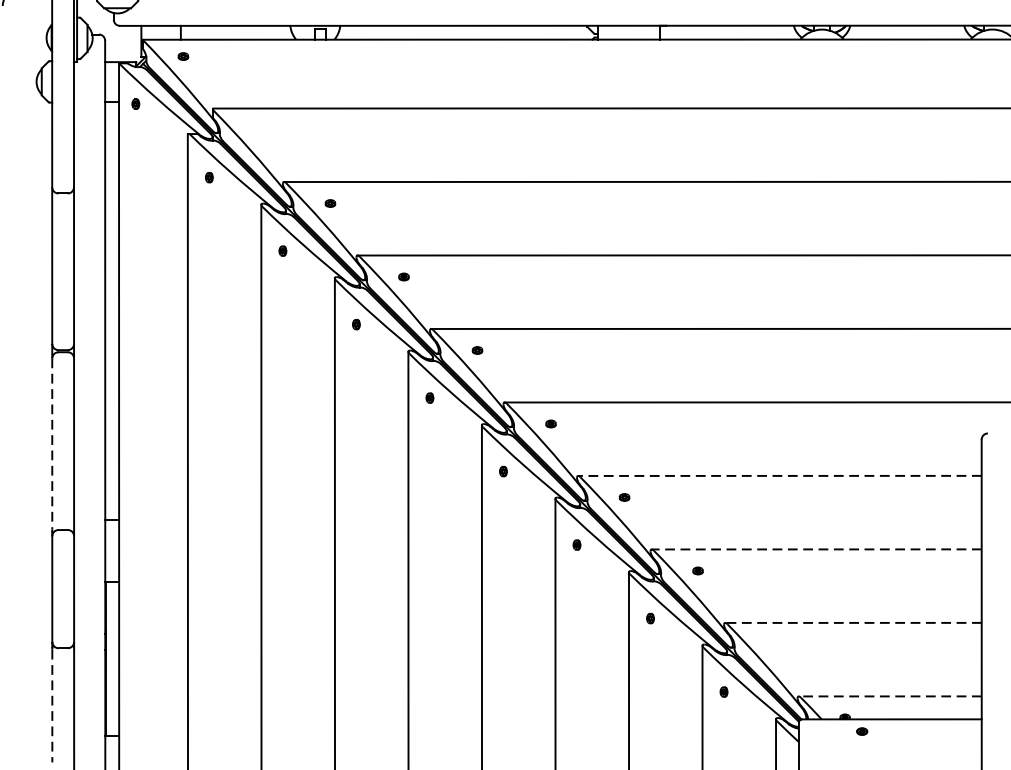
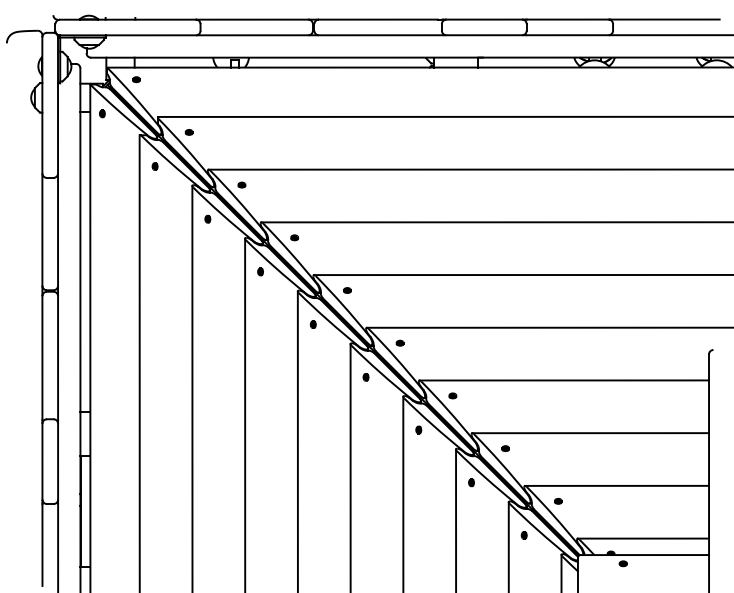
part: (255, 130) -> (188, 132), added
line: (52, 445) -> (42, 358), dashed -> solid
line: (780, 475) -> (564, 380), dashed -> solid
line: (816, 549) -> (590, 433), dashed -> solid
line: (854, 622) -> (617, 485), dashed -> solid
part: (771, 644) -> (558, 501), added
line: (890, 696) -> (643, 538), dashed -> solid
line: (52, 707) -> (42, 546), dashed -> solid

